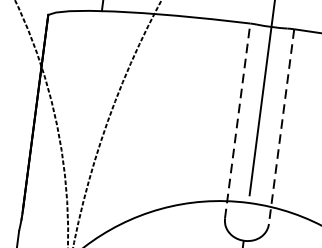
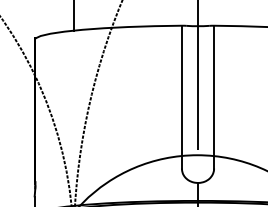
line: (237, 119) -> (181, 96), dashed -> solid
line: (282, 127) -> (214, 97), dashed -> solid

